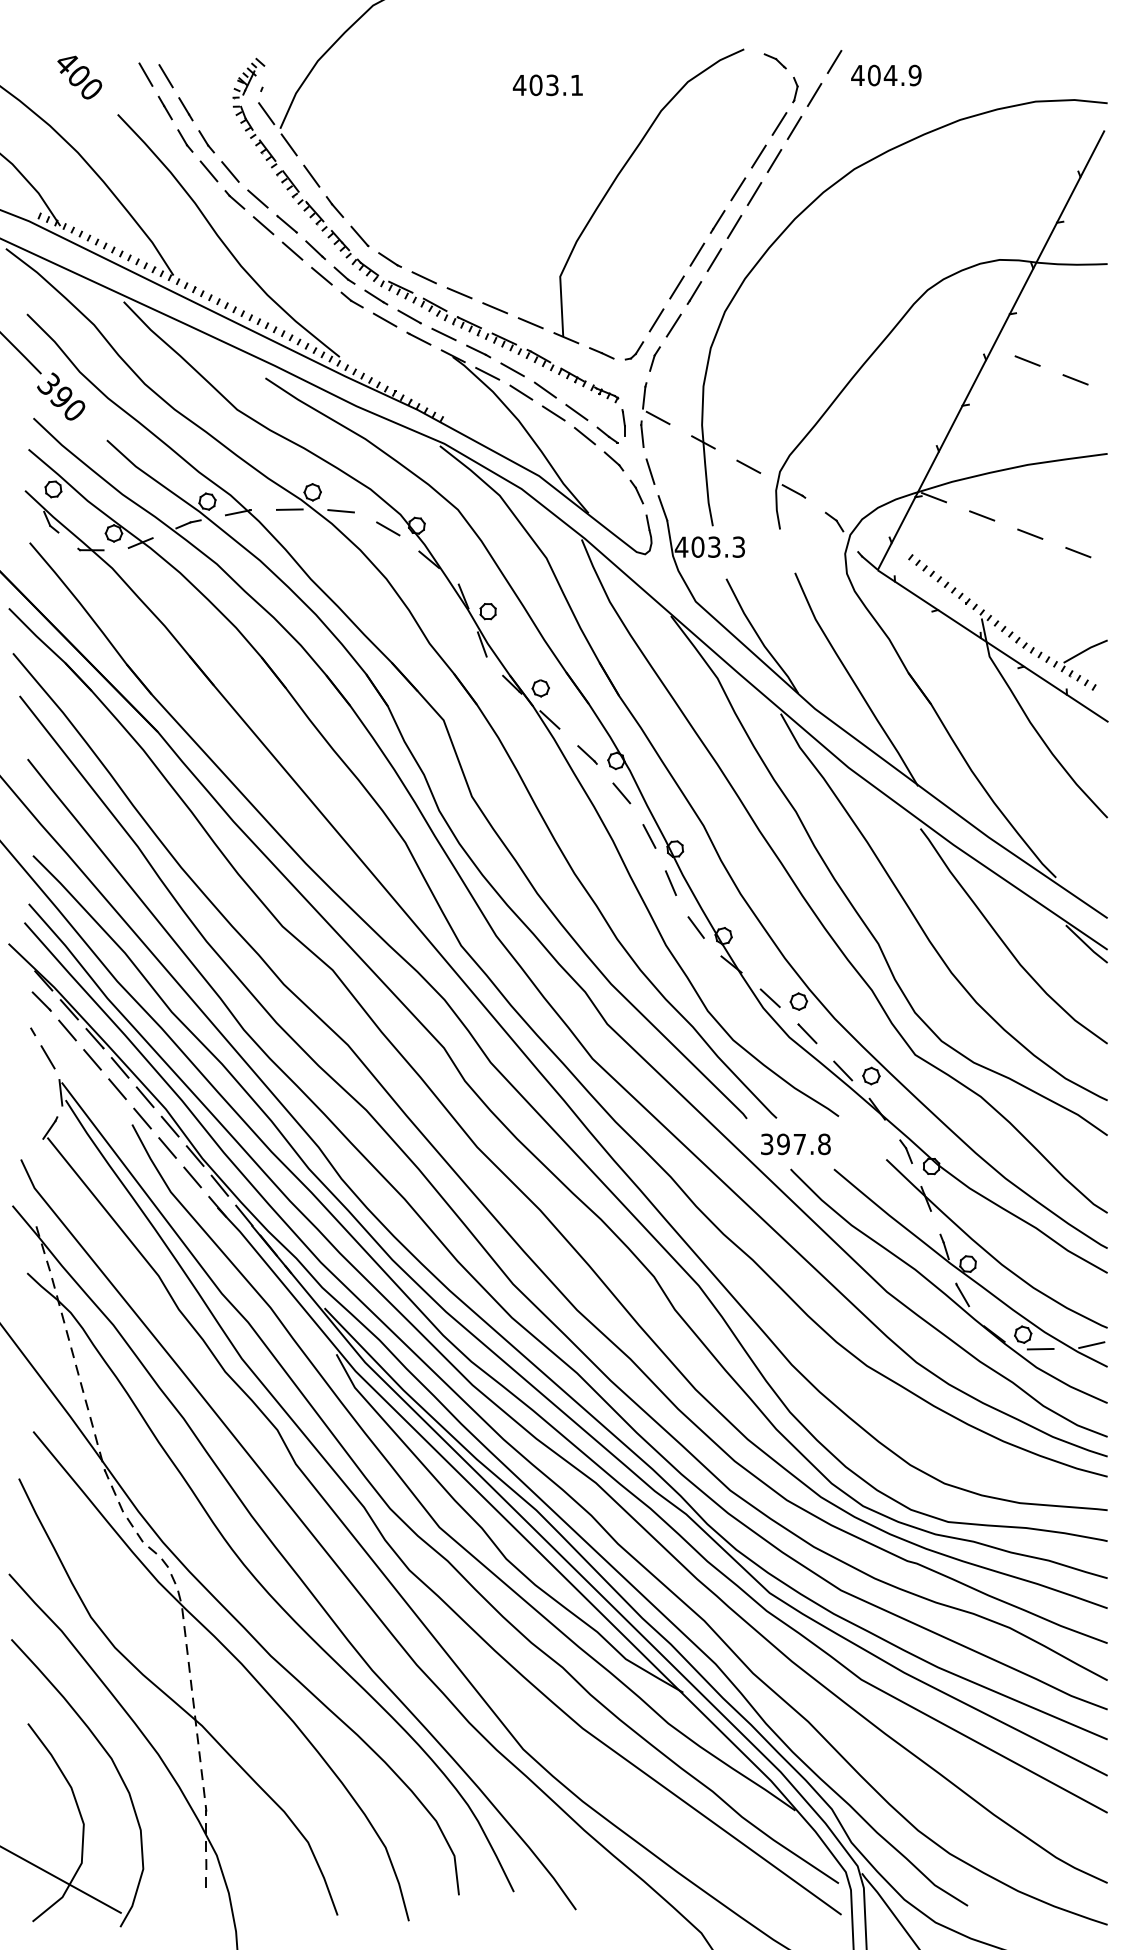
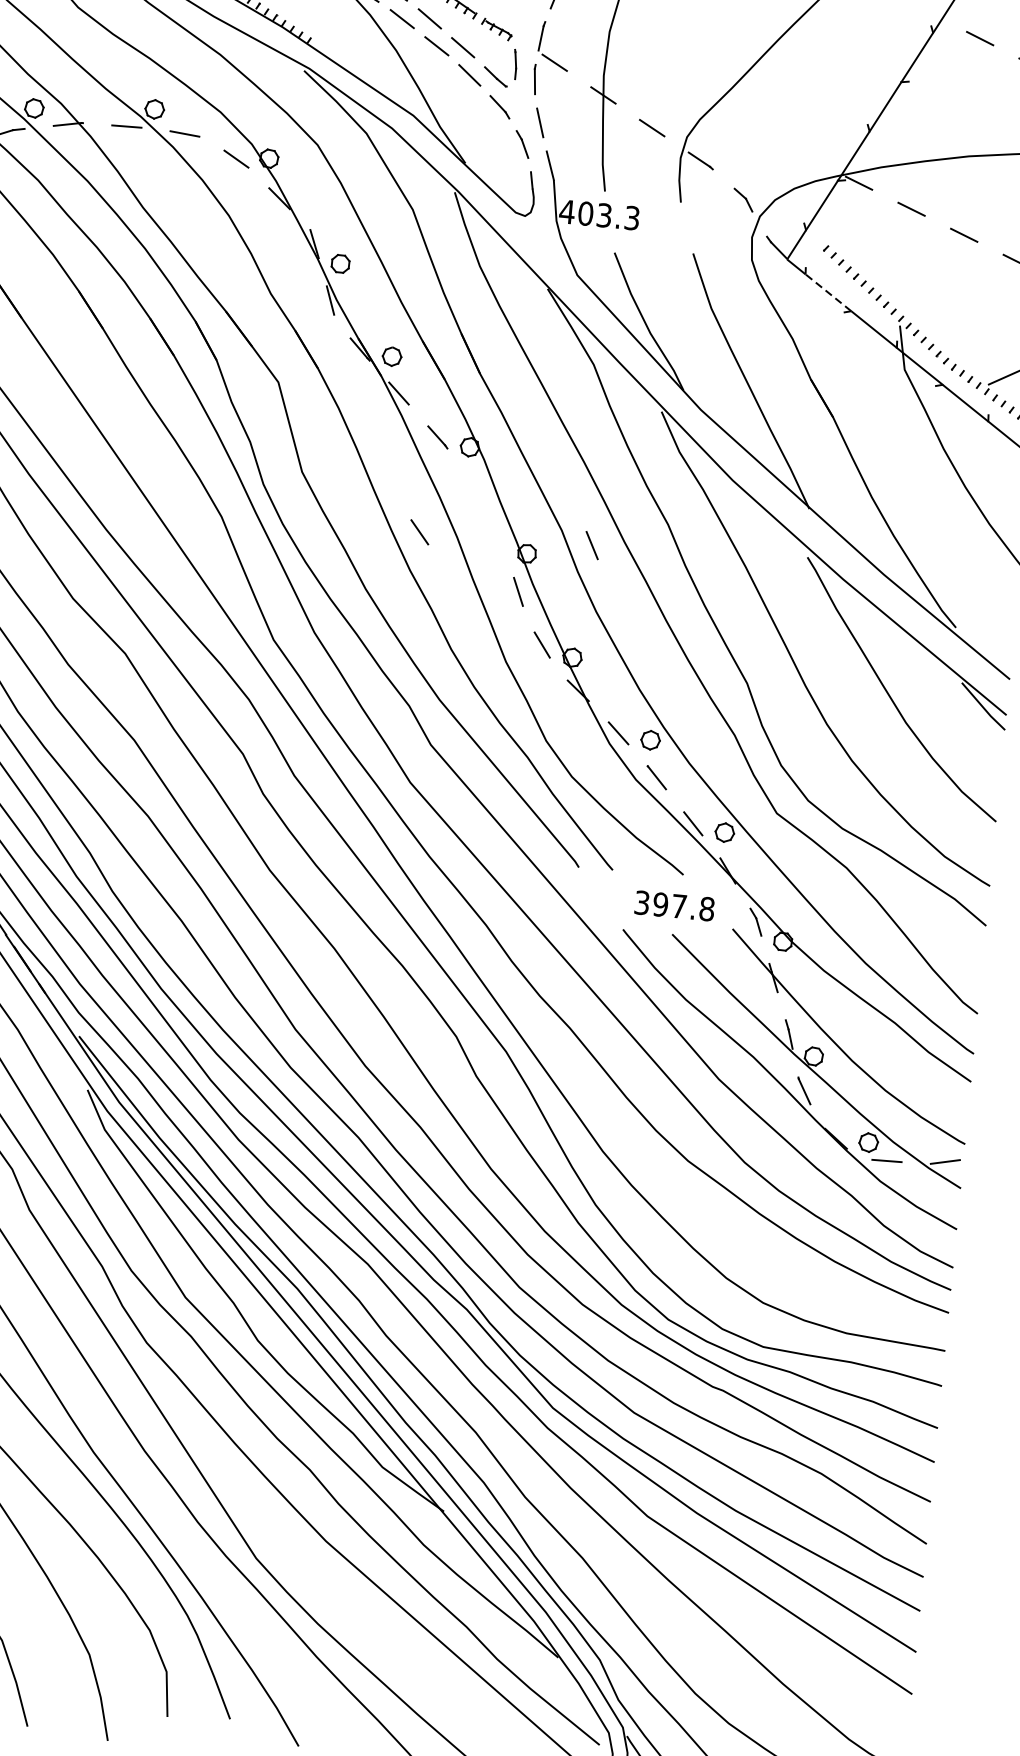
line: (916, 595) -> (828, 292), solid -> dashed
line: (621, 793) -> (419, 532), moved
line: (649, 836) -> (592, 545), moved
text: (795, 1144) -> (674, 906), moved

